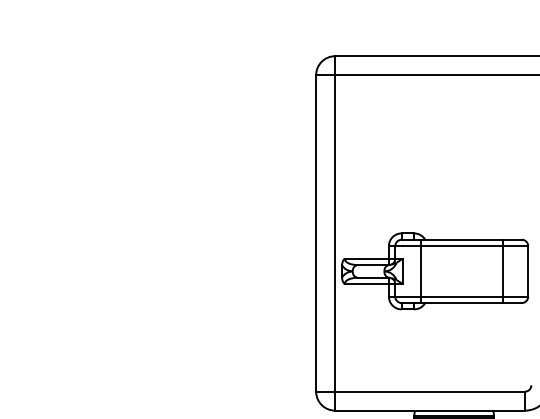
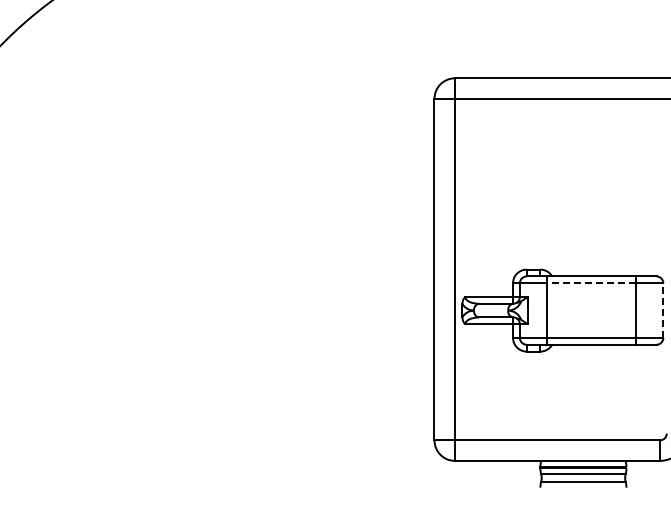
line: (461, 246) -> (591, 283), solid -> dashed
line: (528, 271) -> (663, 310), solid -> dashed

